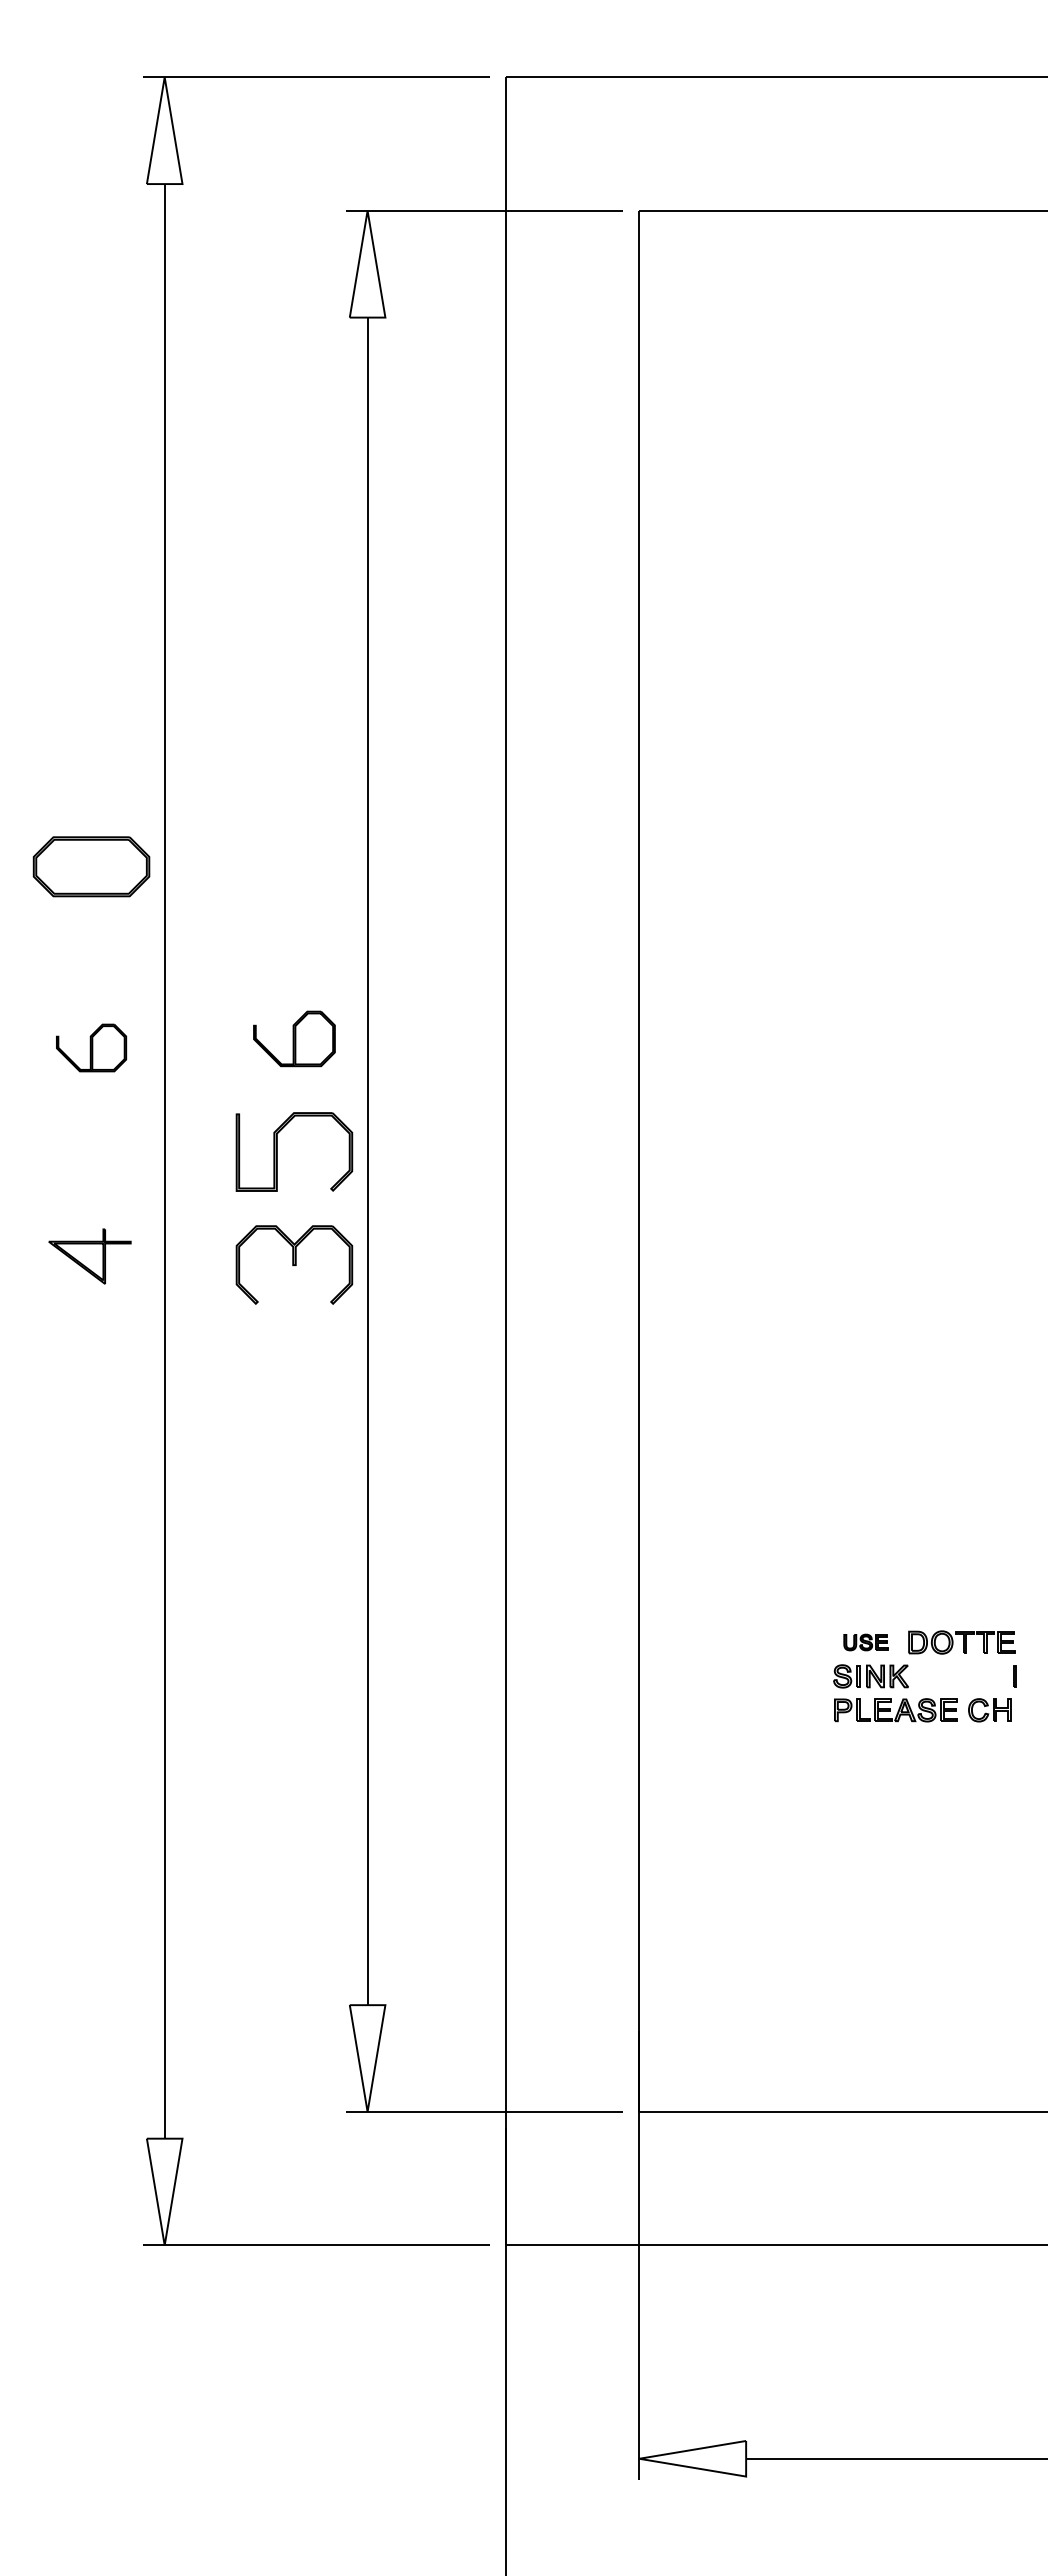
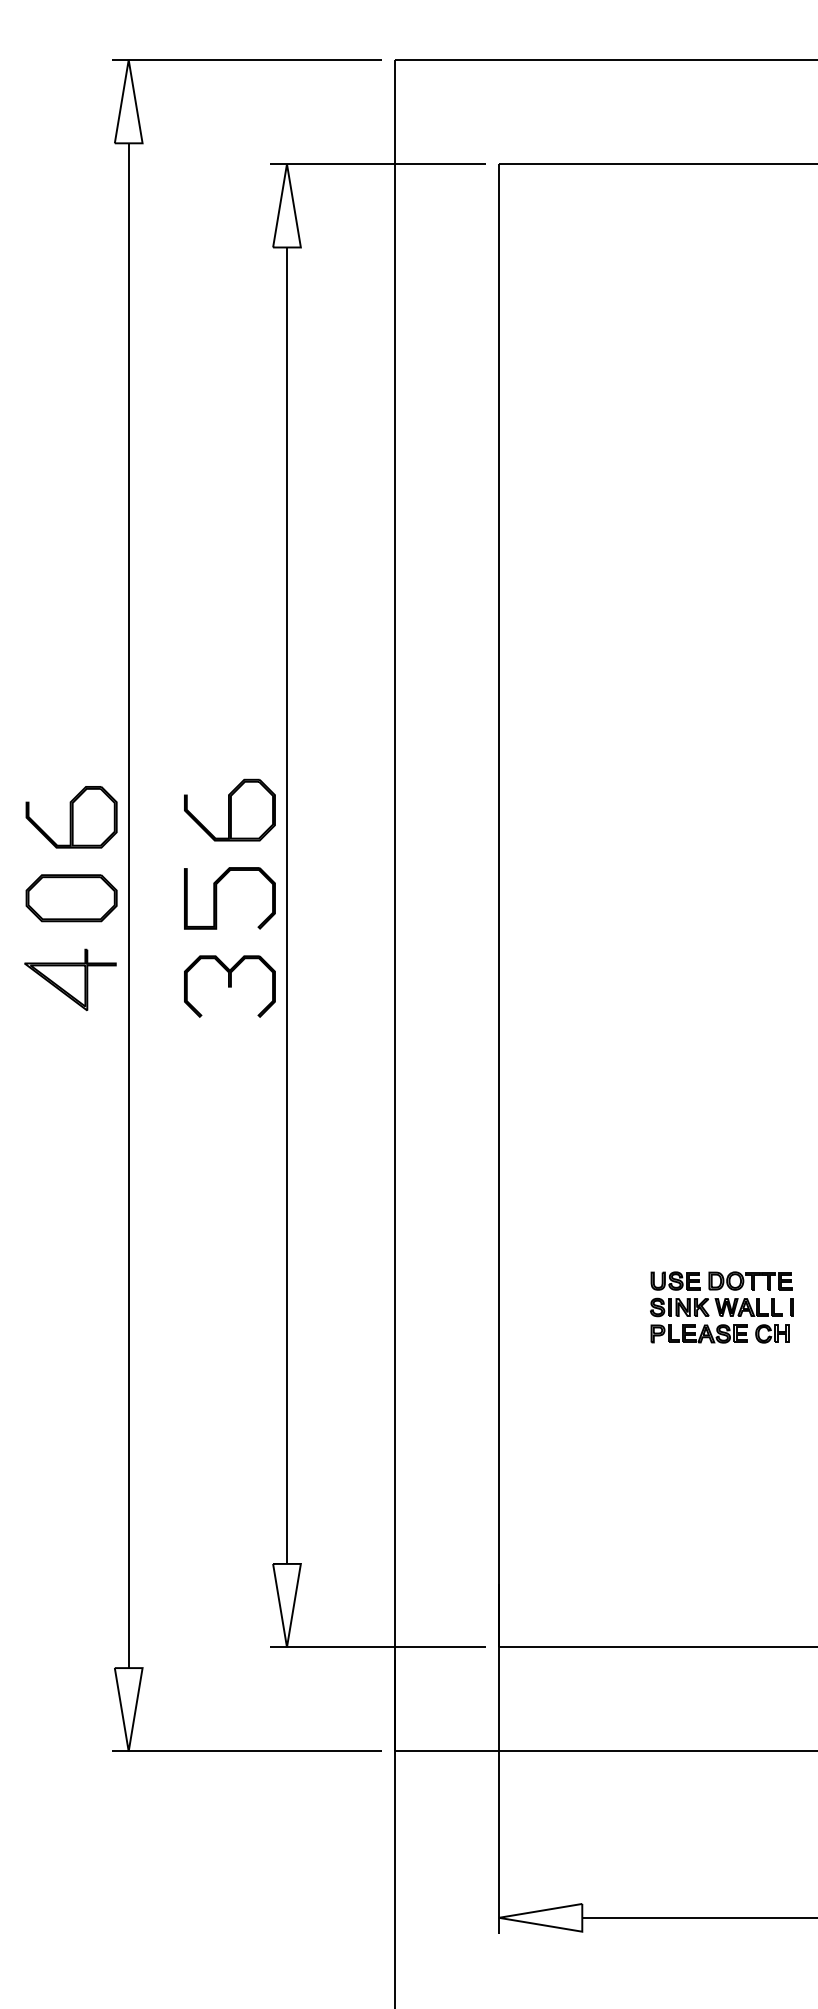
part: (91, 866) -> (71, 898), moved
part: (294, 1038) -> (229, 809), size x1.43
part: (91, 1047) -> (71, 816), size x1.67
part: (89, 1256) -> (70, 979), size x1.43
part: (865, 1642) -> (675, 1281), size x1.43
part: (959, 1676) -> (748, 1307), added

